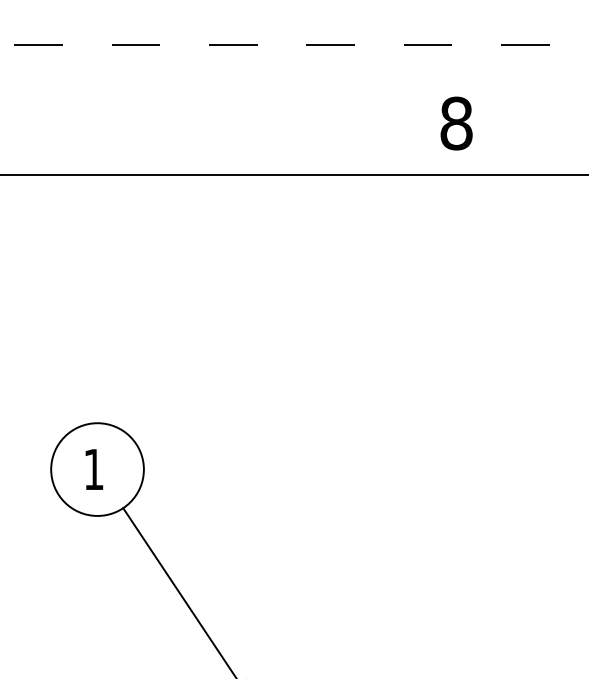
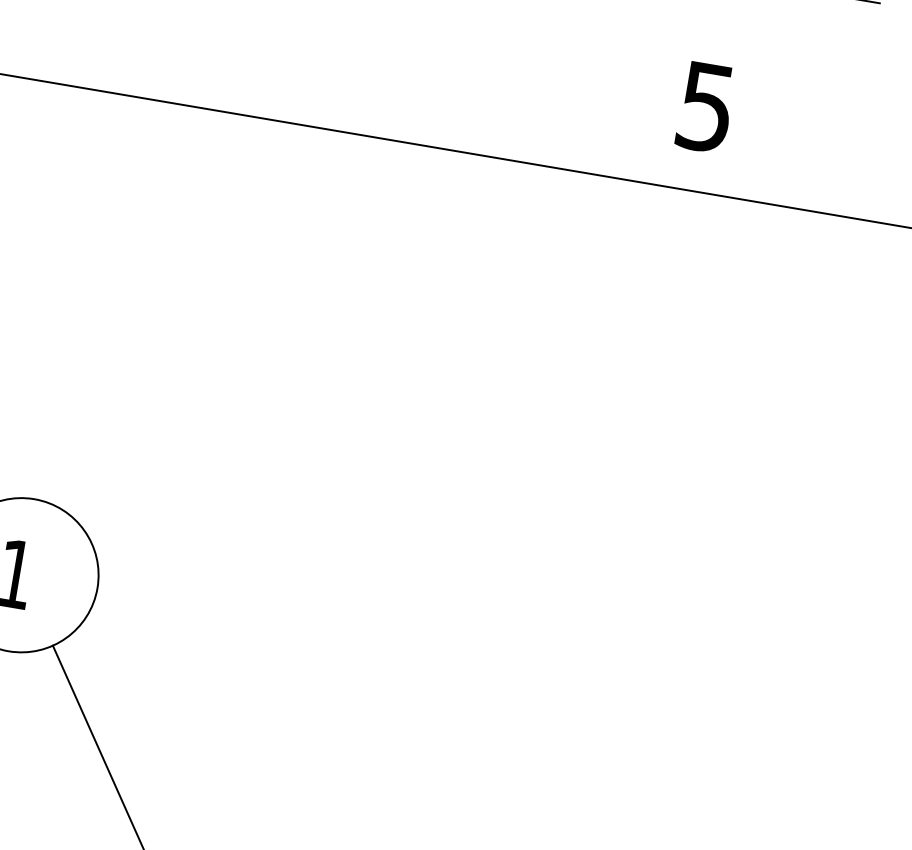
text: (456, 123) -> (706, 107), 8 -> 5

